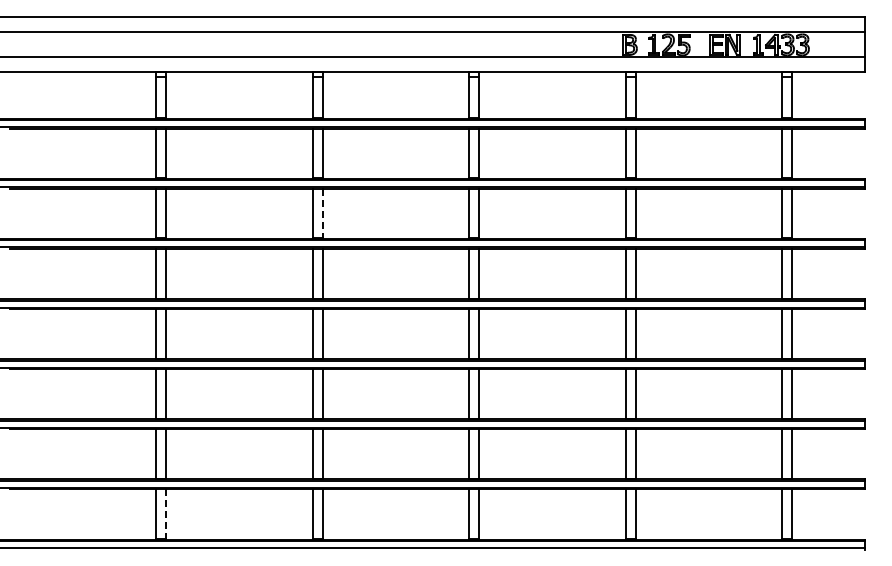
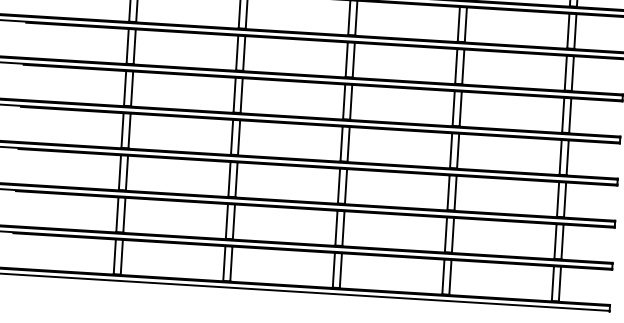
line: (322, 213) -> (244, 53), dashed -> solid
line: (166, 514) -> (121, 257), dashed -> solid

